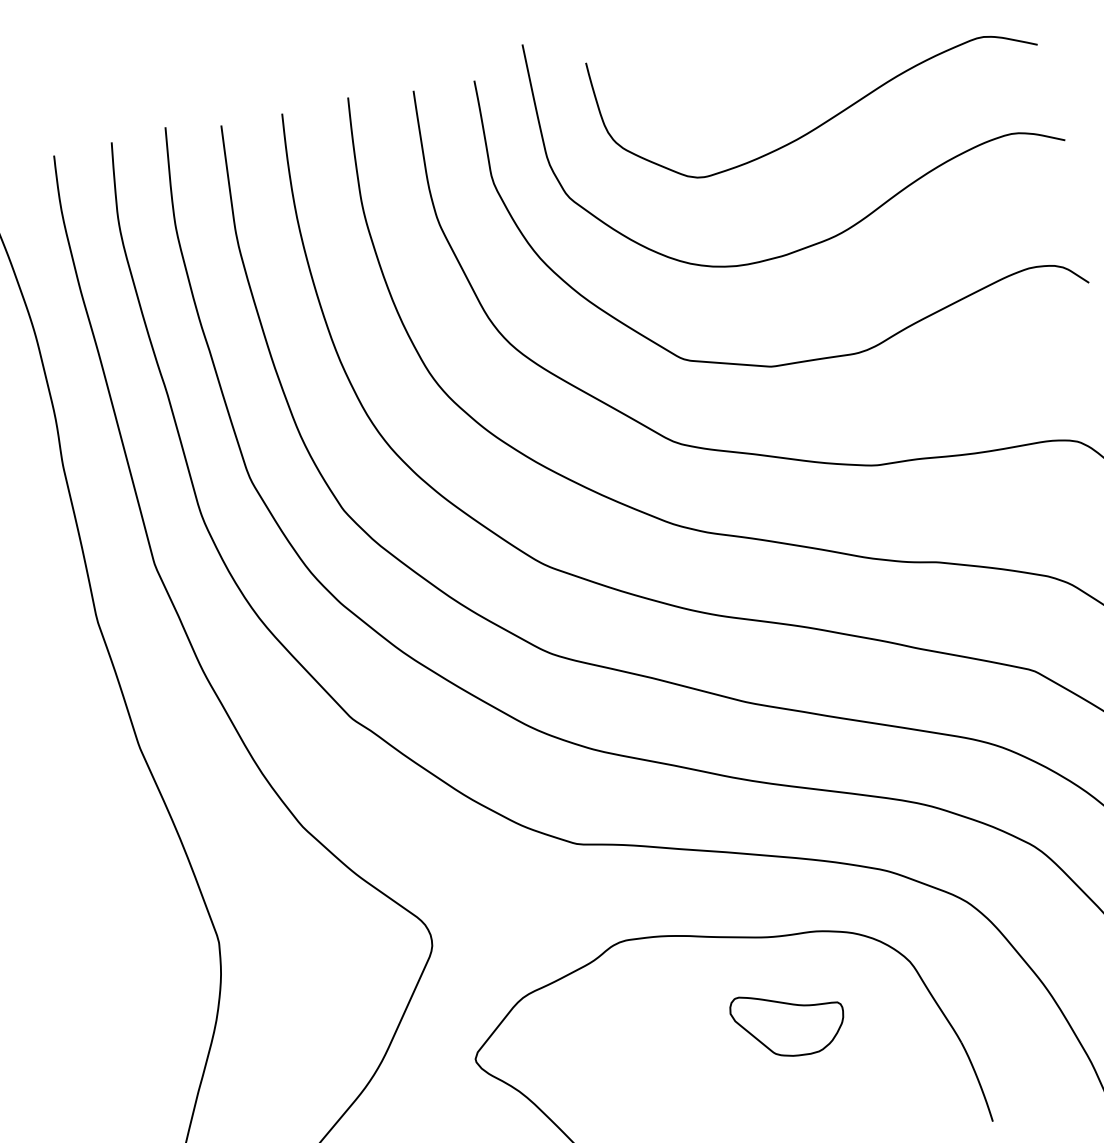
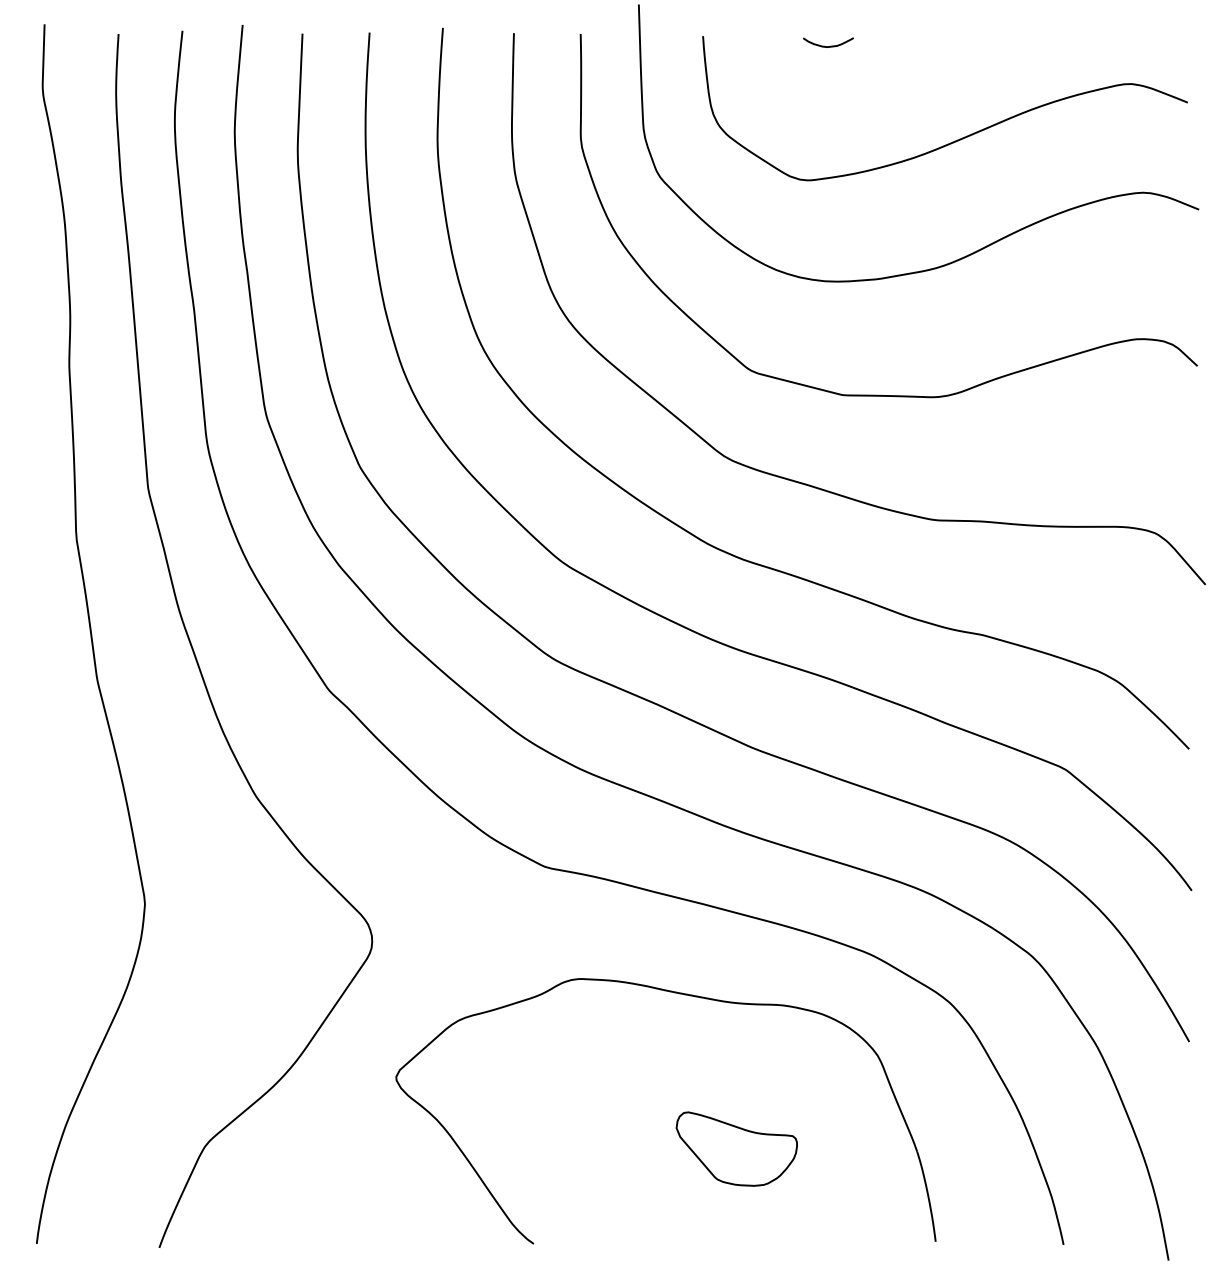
curve: (703, 50) -> (830, 45), added
part: (788, 1022) -> (736, 1148), moved

